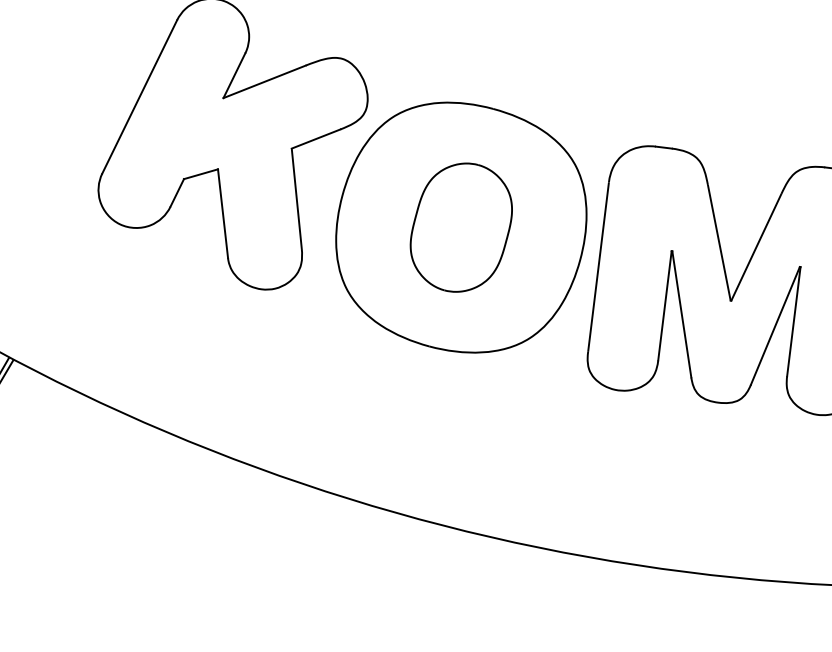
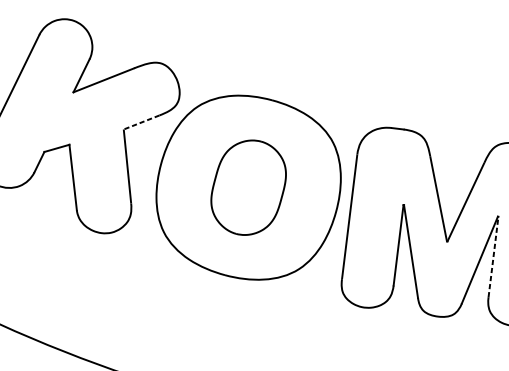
line: (315, 139) -> (141, 122), solid -> dashed
line: (793, 321) -> (493, 256), solid -> dashed

